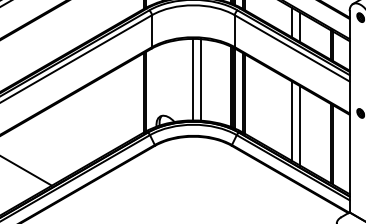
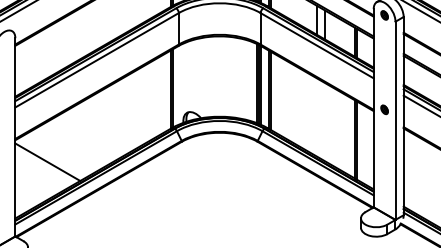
line: (192, 79) -> (218, 76), removed
line: (201, 79) -> (227, 76), removed
line: (292, 121) -> (317, 117), removed
line: (300, 126) -> (325, 122), removed

